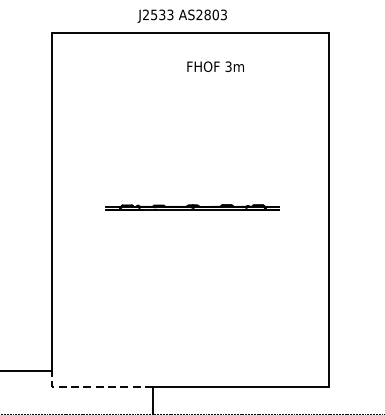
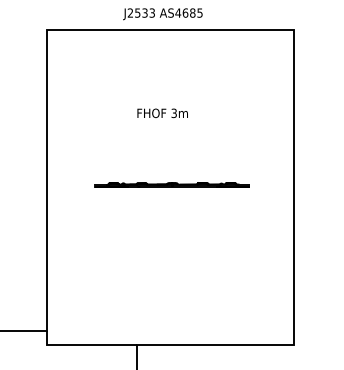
text: (210, 14) -> (188, 12), AS2803 -> AS4685
text: (215, 66) -> (162, 113), moved
line: (93, 387) -> (83, 345), dashed -> solid

